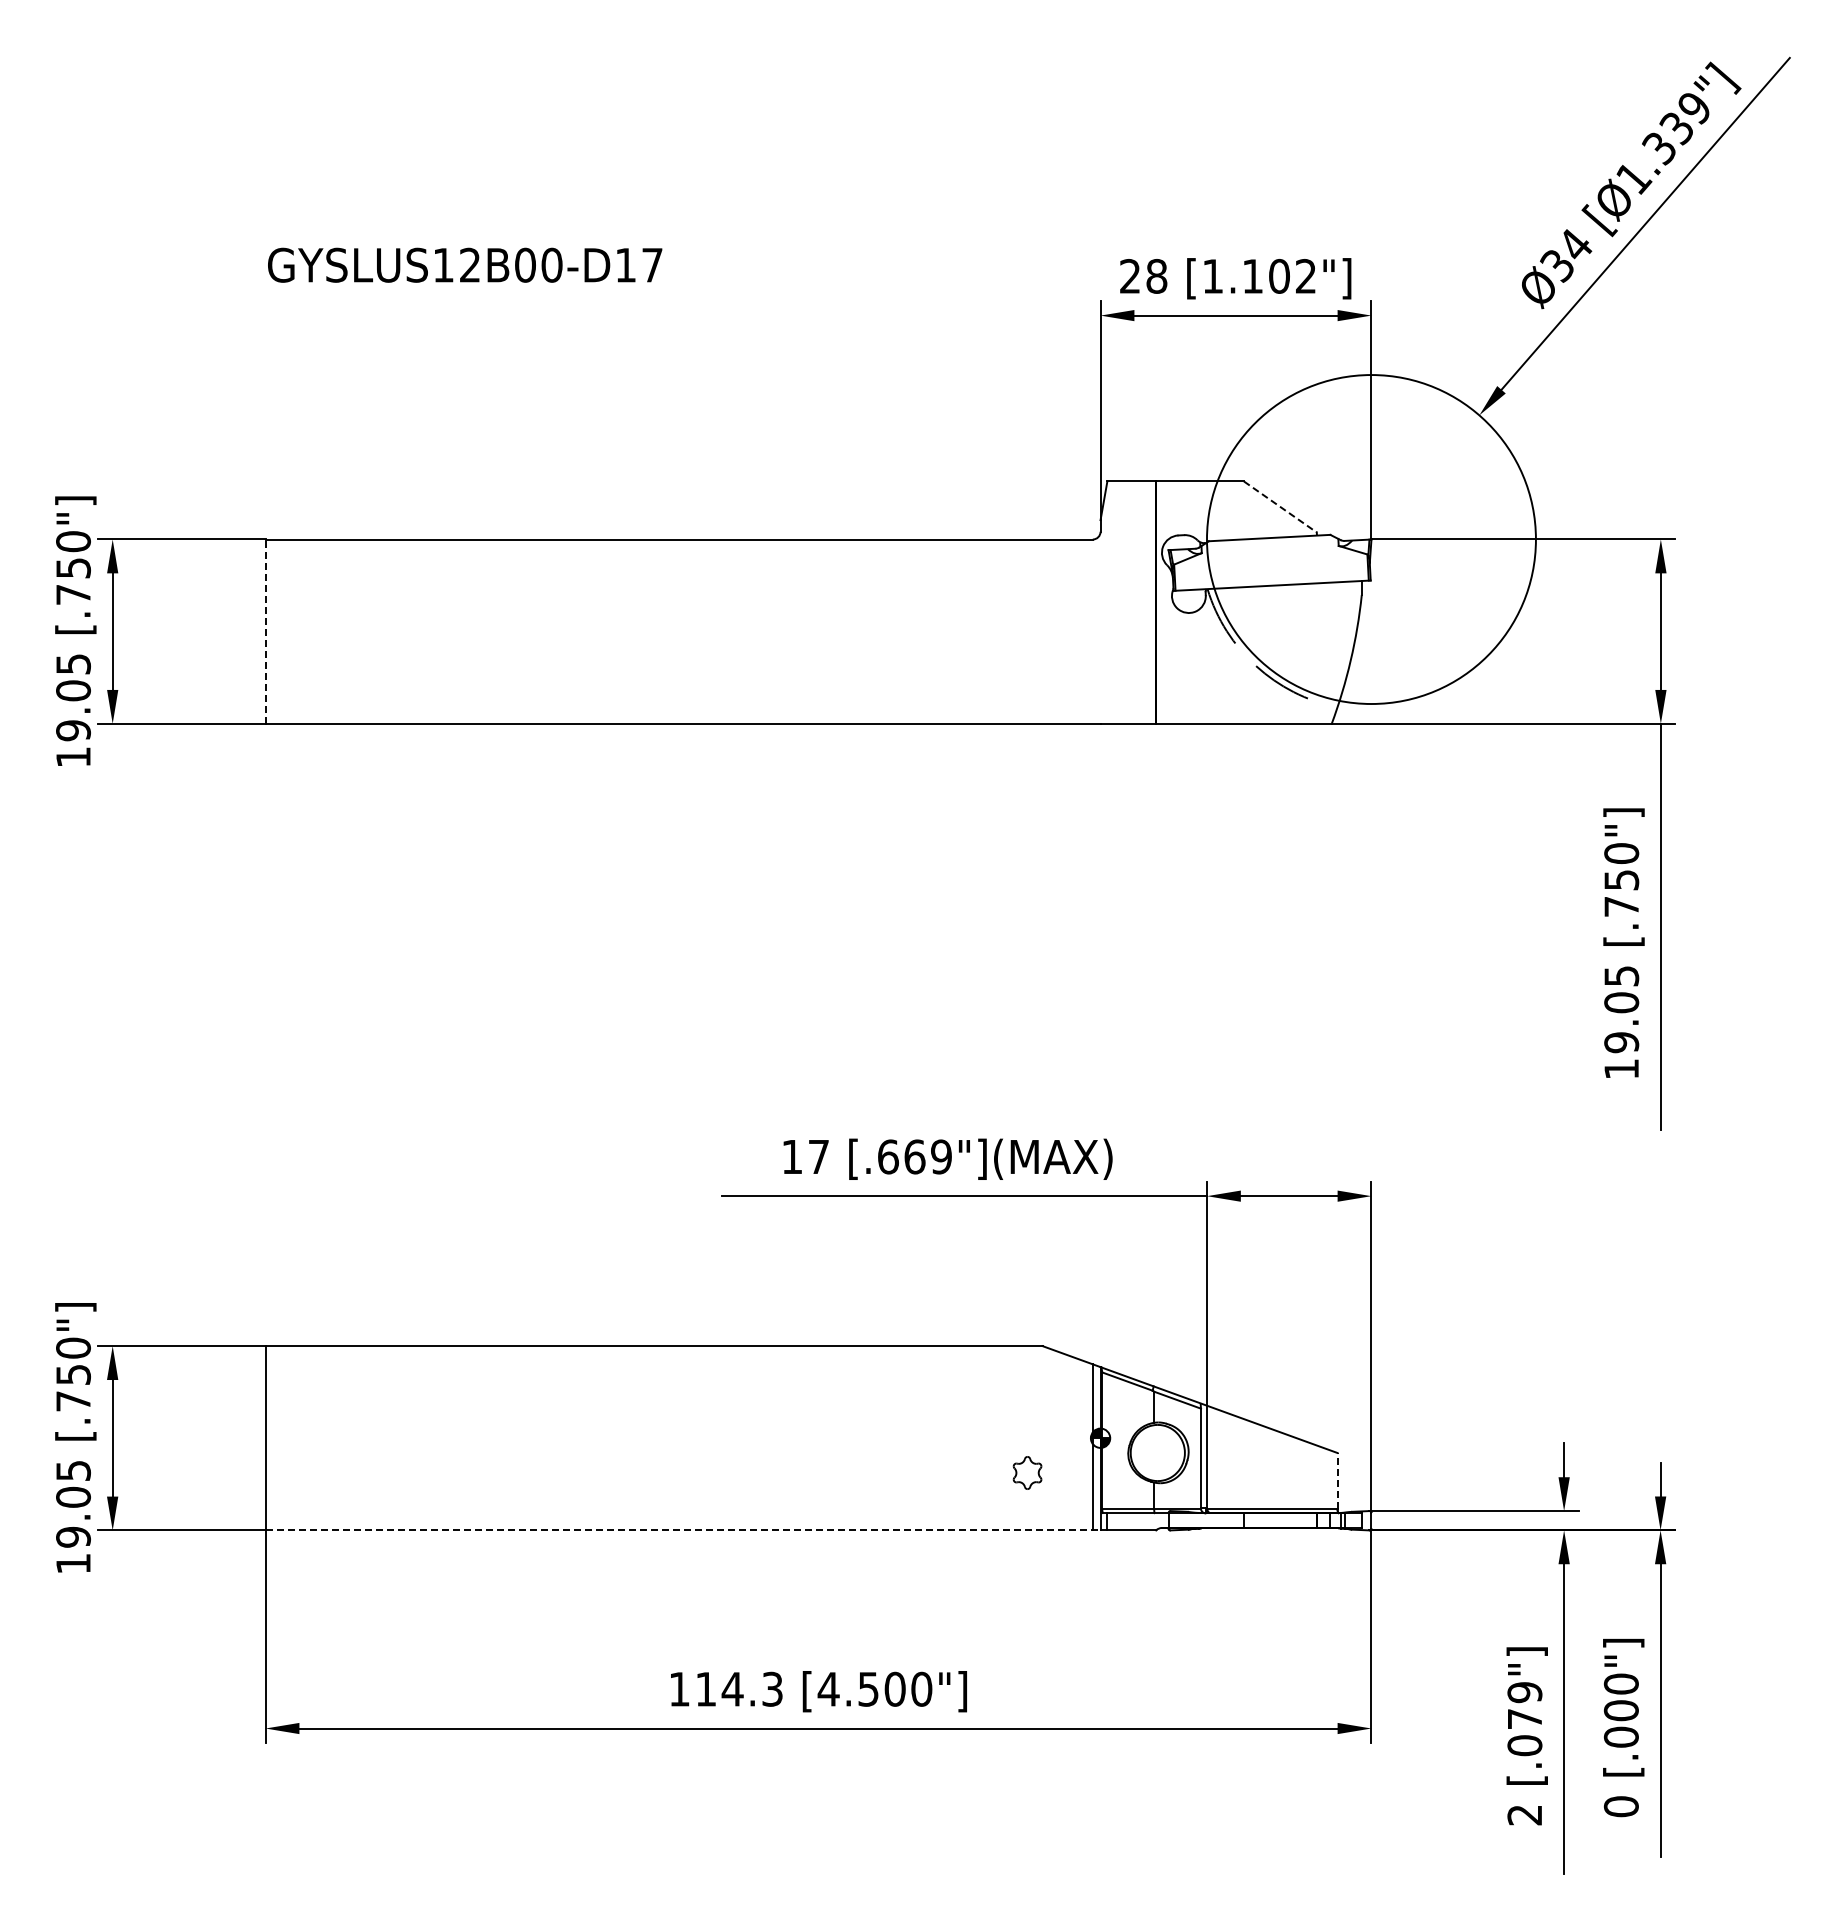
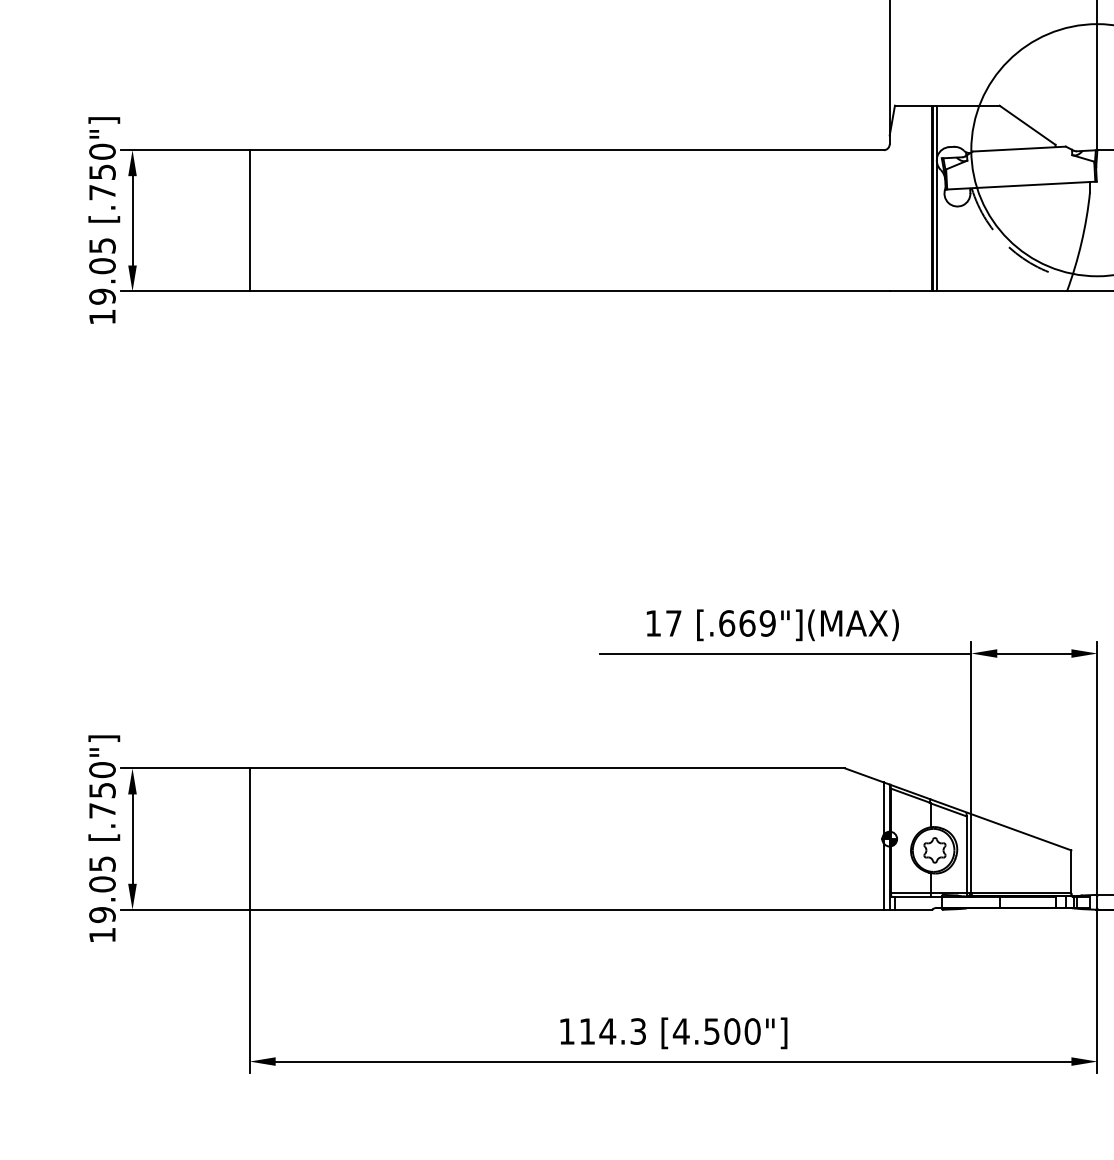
line: (1280, 507) -> (1027, 125), dashed -> solid
line: (1161, 602) -> (936, 198), added
line: (265, 631) -> (249, 220), dashed -> solid
part: (1027, 1472) -> (934, 850), moved
line: (1337, 1480) -> (1071, 871), dashed -> solid
line: (683, 1530) -> (570, 909), dashed -> solid

